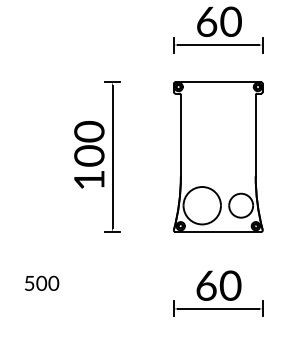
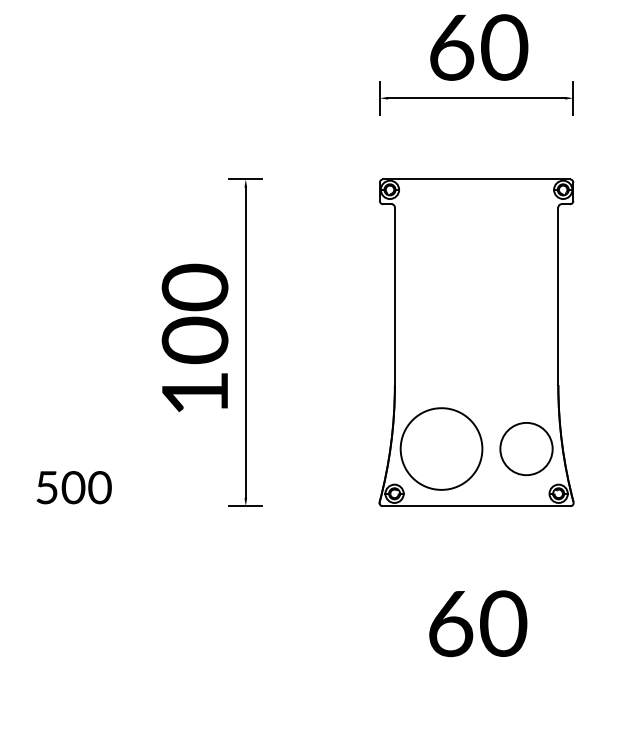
text: (42, 282) -> (75, 485), moved
part: (218, 308) -> (477, 673), removed

